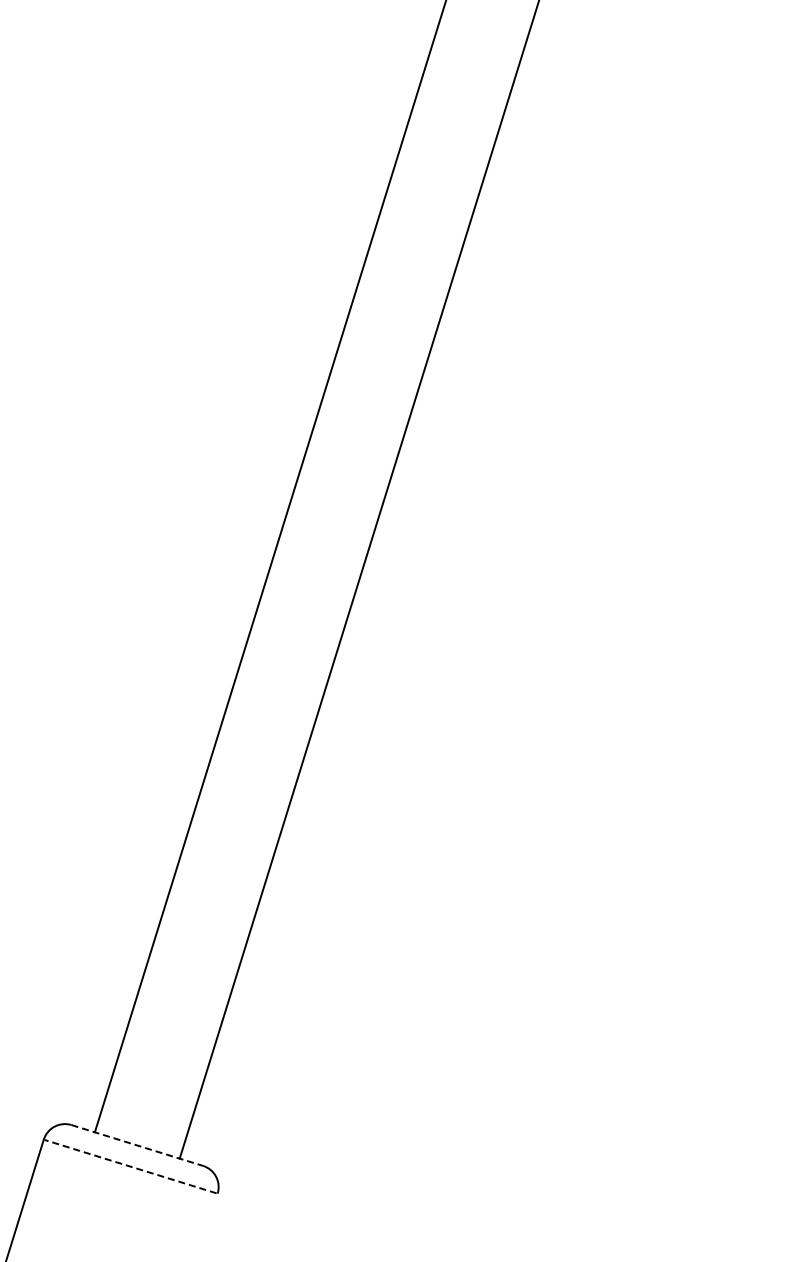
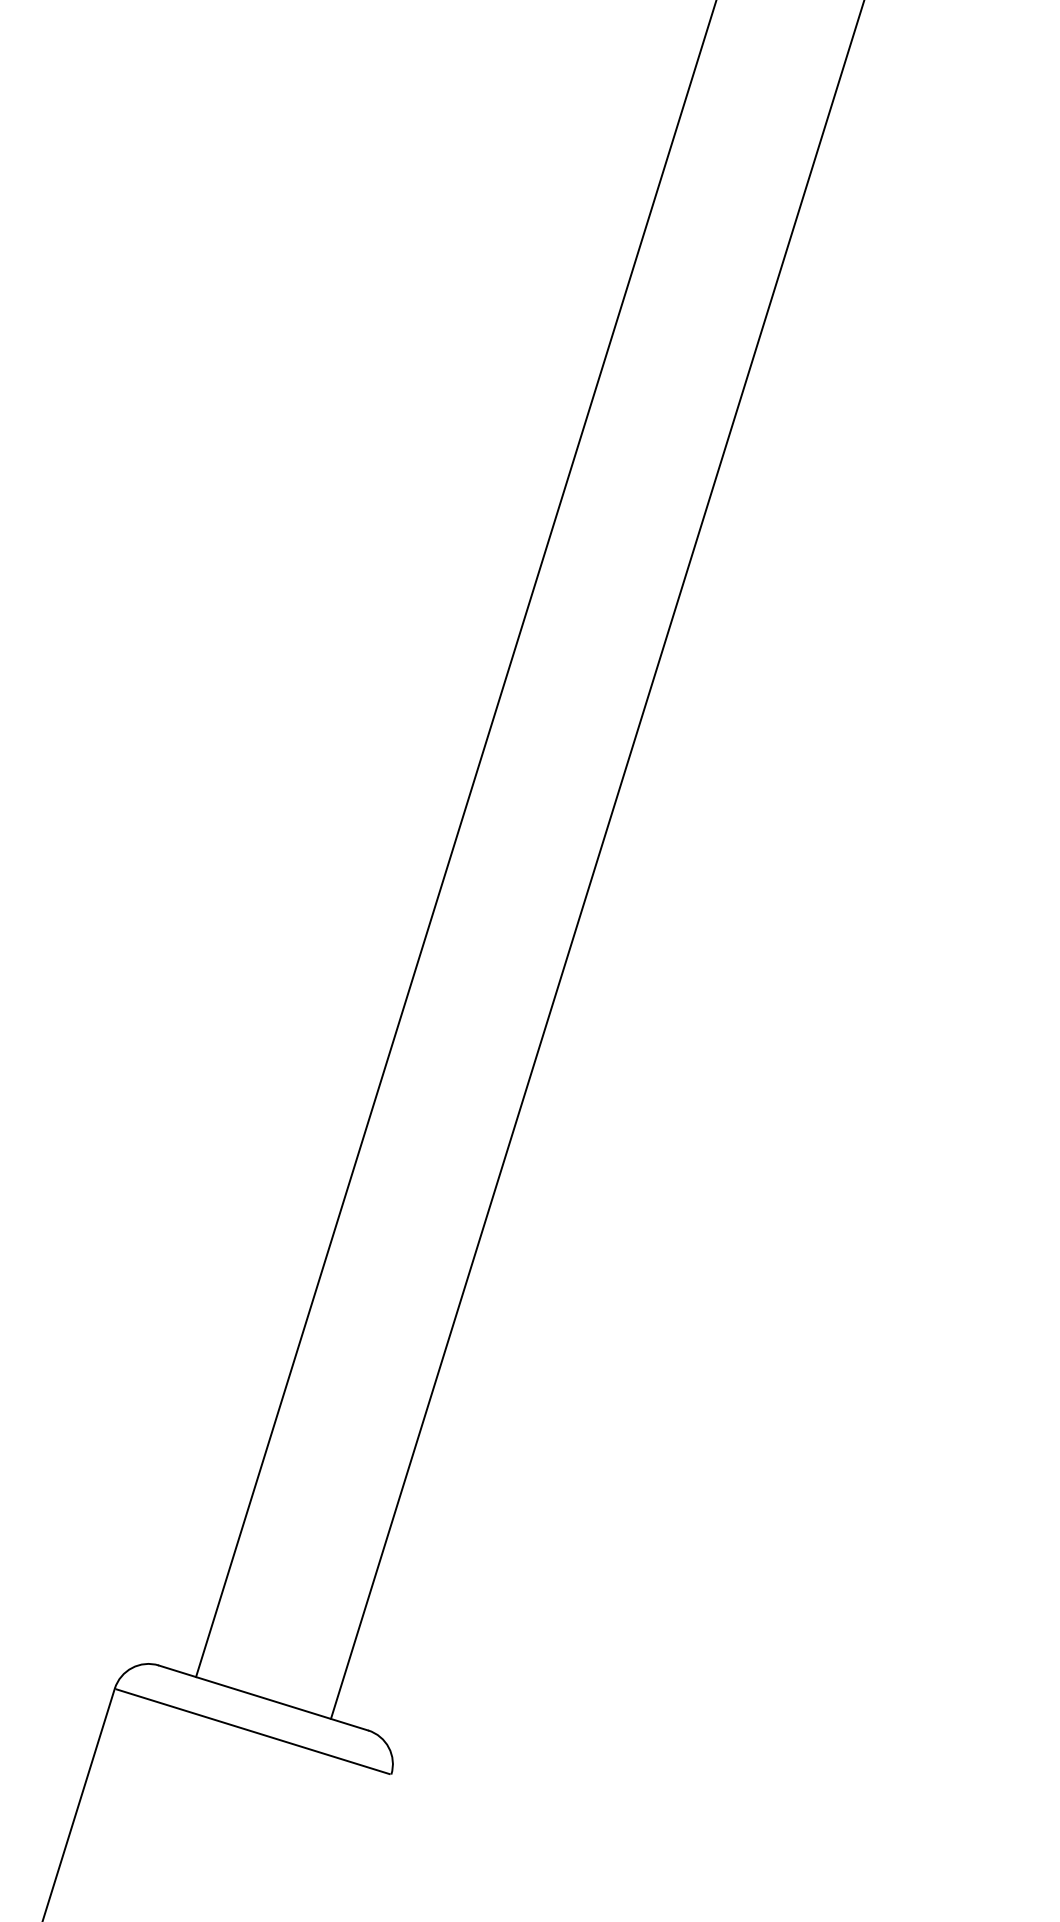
line: (137, 1145) -> (263, 1698), dashed -> solid
line: (130, 1166) -> (252, 1731), dashed -> solid

